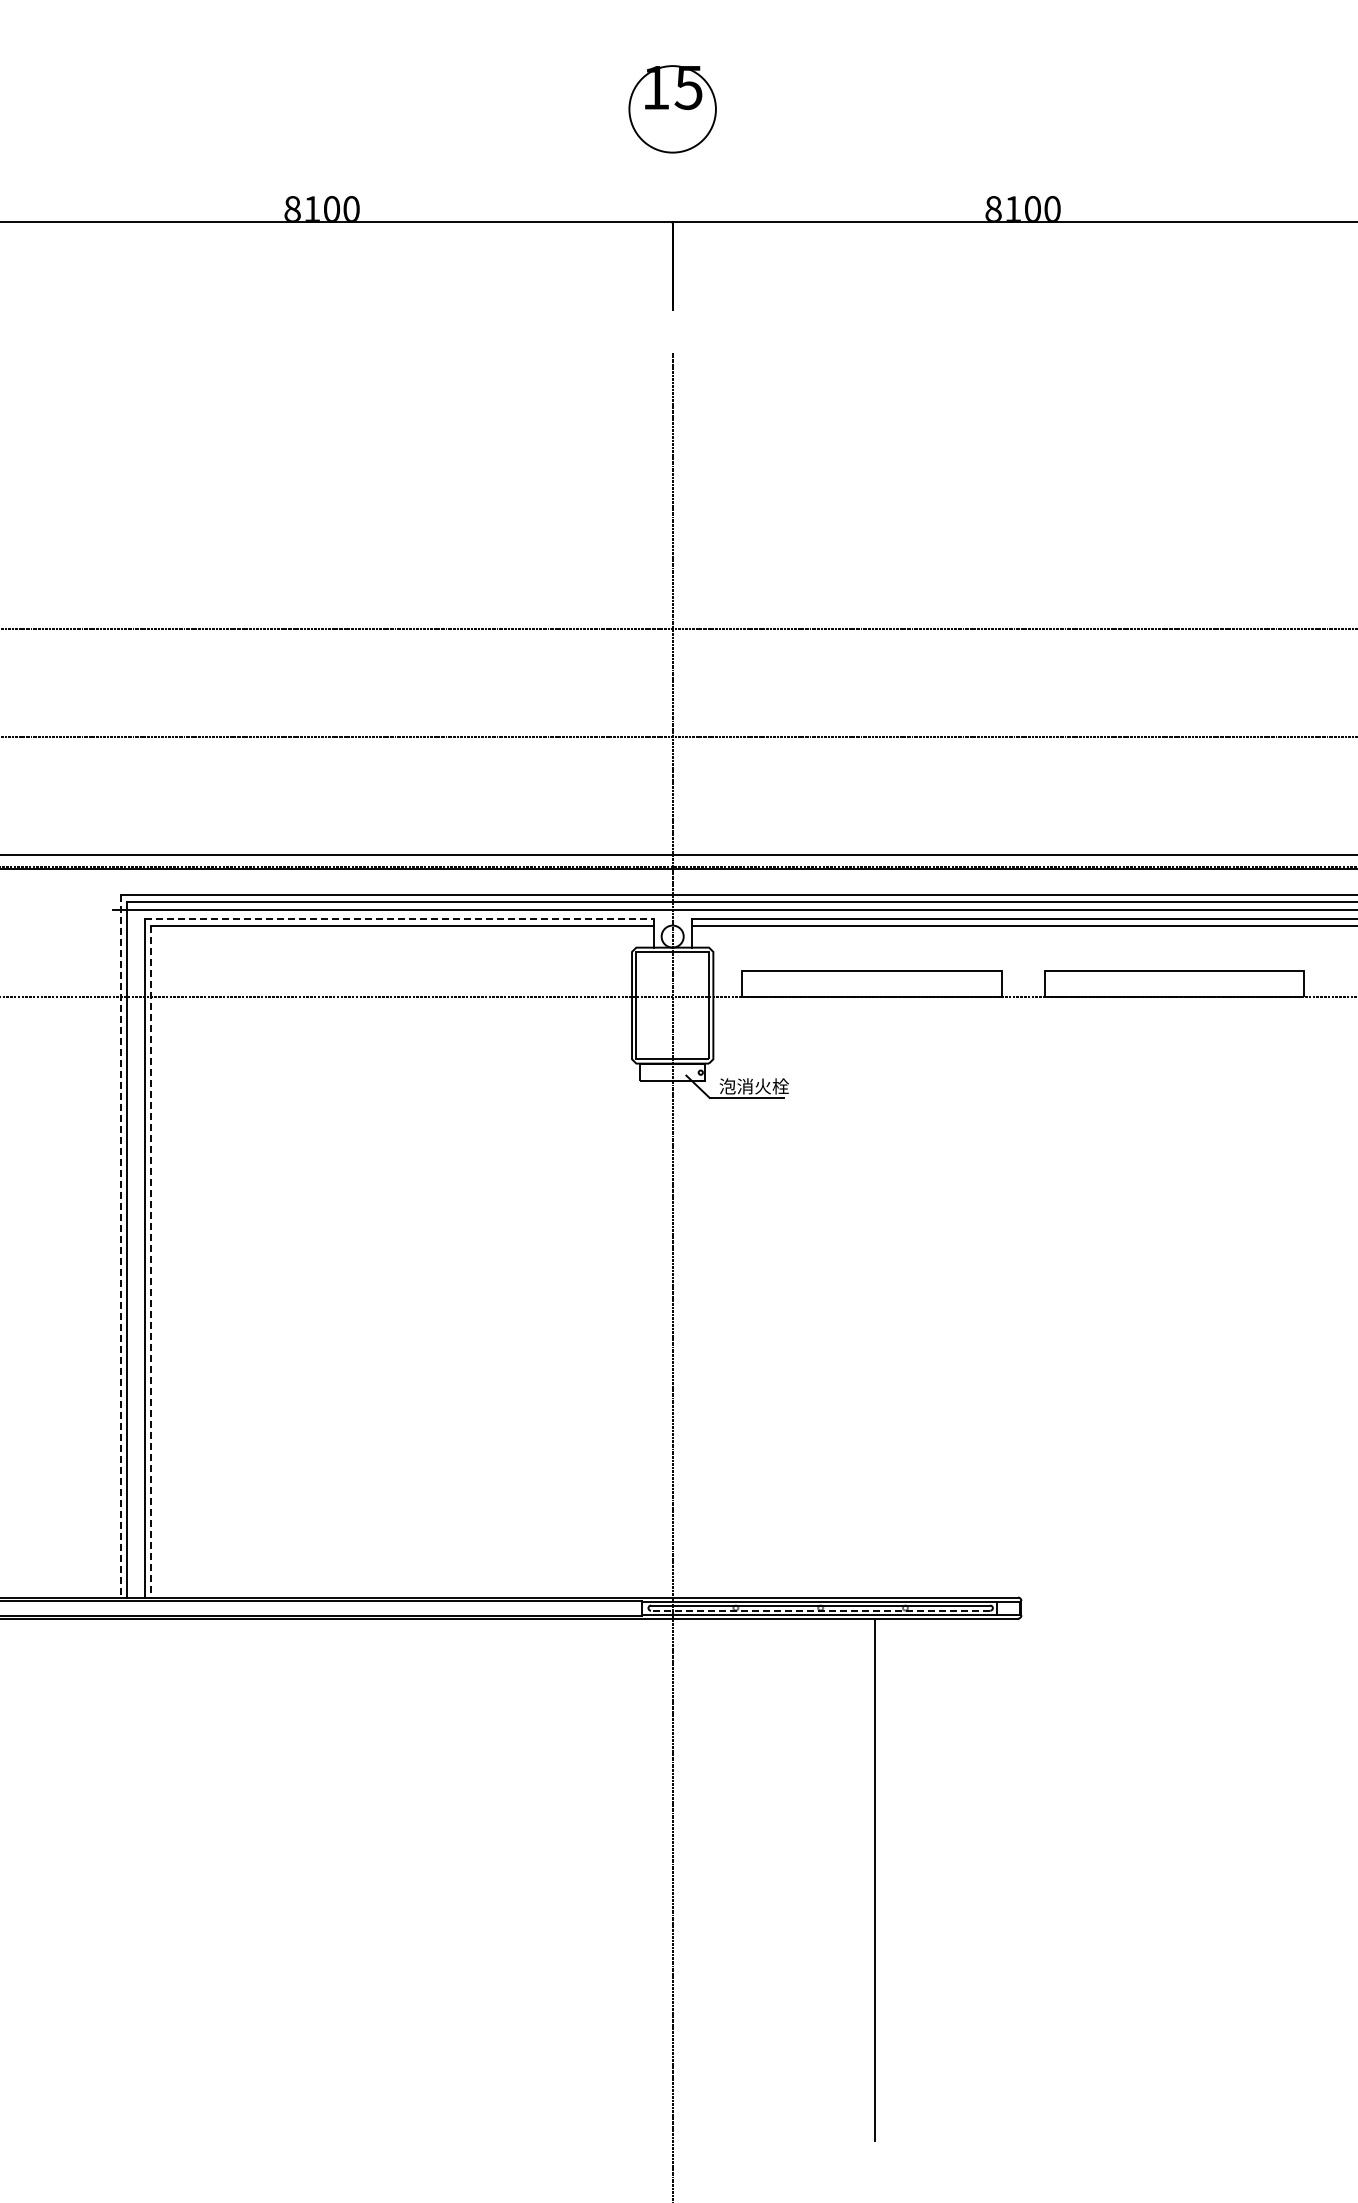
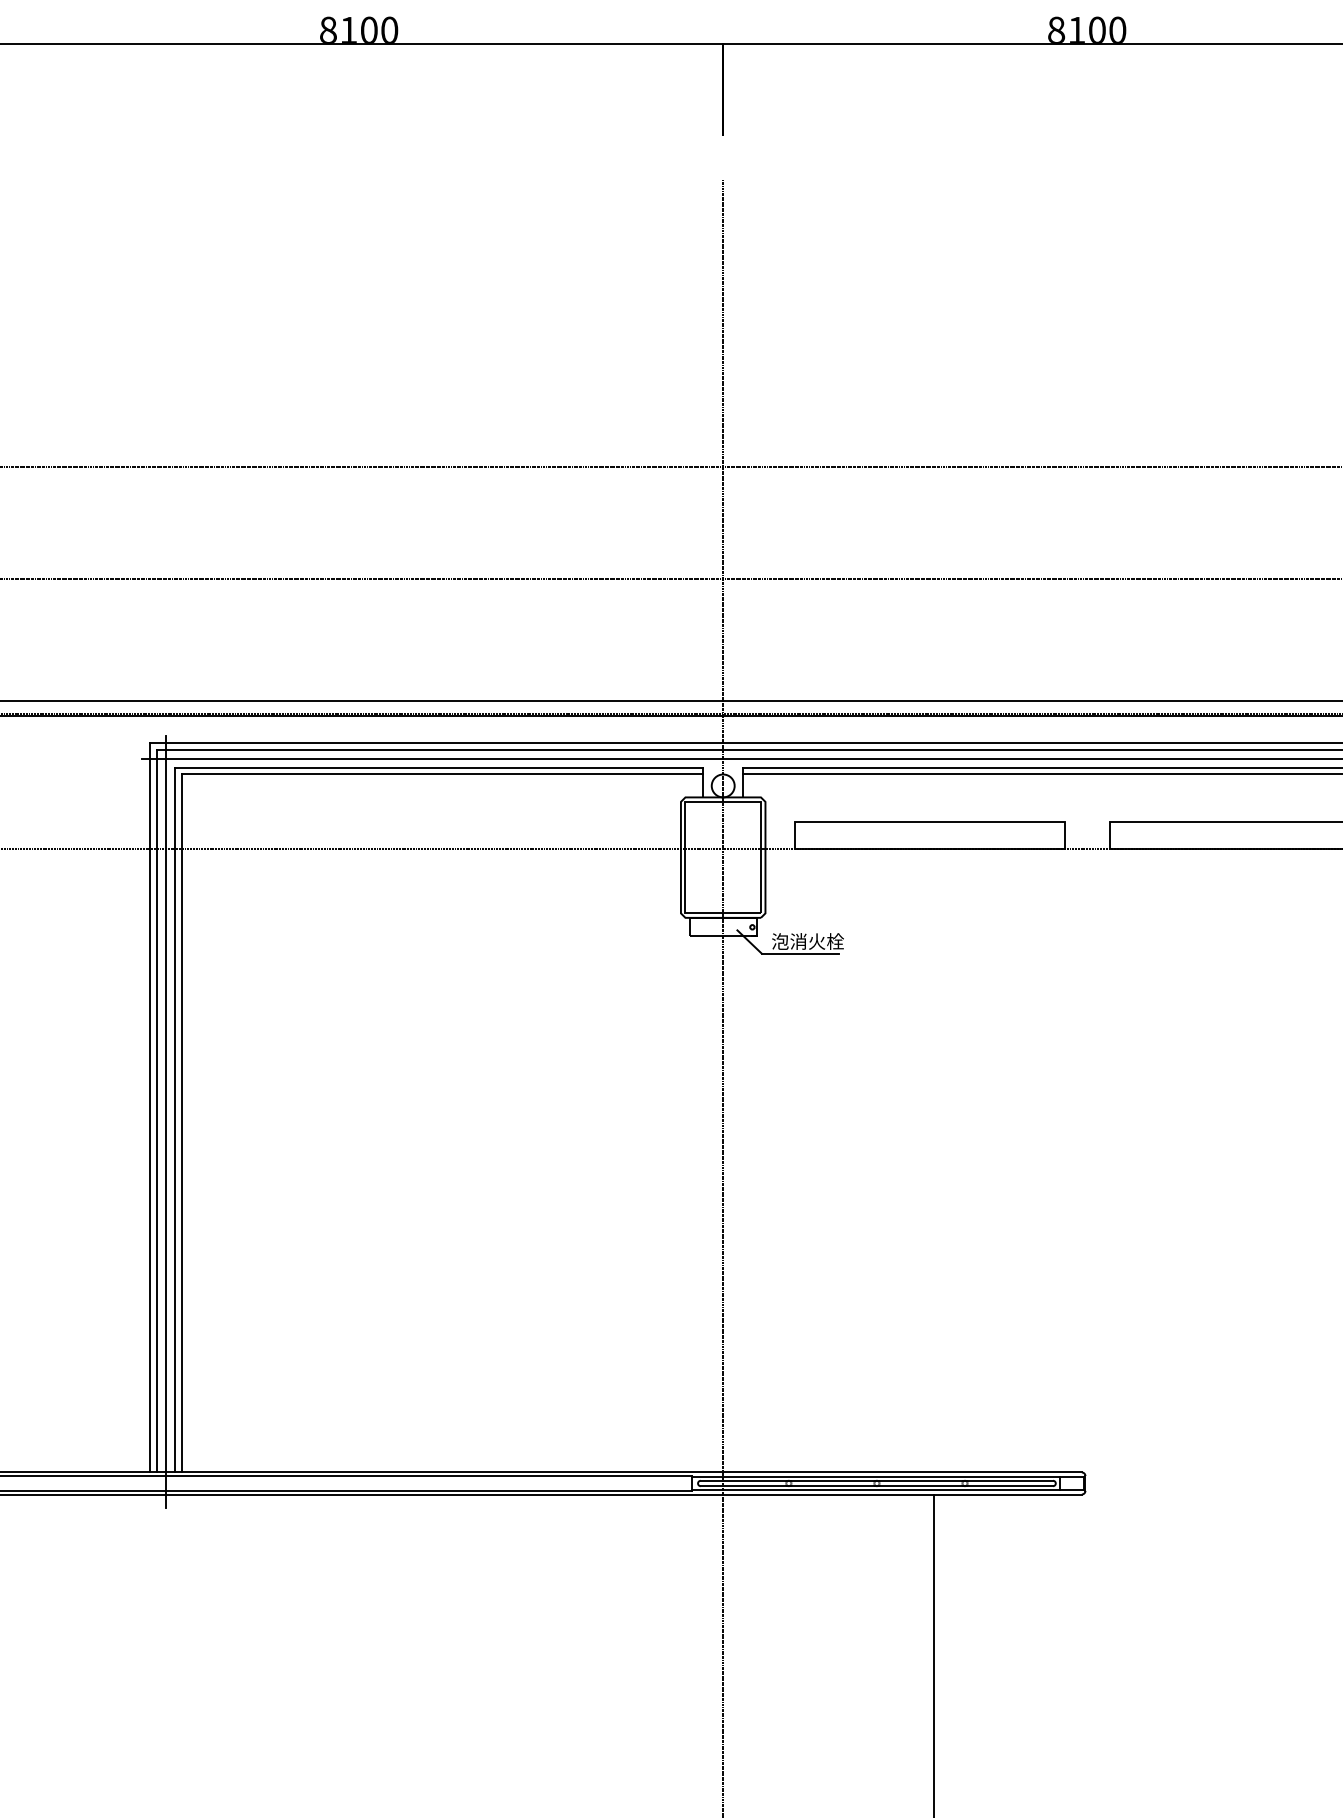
line: (399, 919) -> (439, 768), dashed -> solid
line: (121, 1246) -> (150, 1107), dashed -> solid
line: (136, 1260) -> (166, 1122), added
line: (151, 1261) -> (181, 1123), dashed -> solid
line: (820, 1610) -> (876, 1485), dashed -> solid

